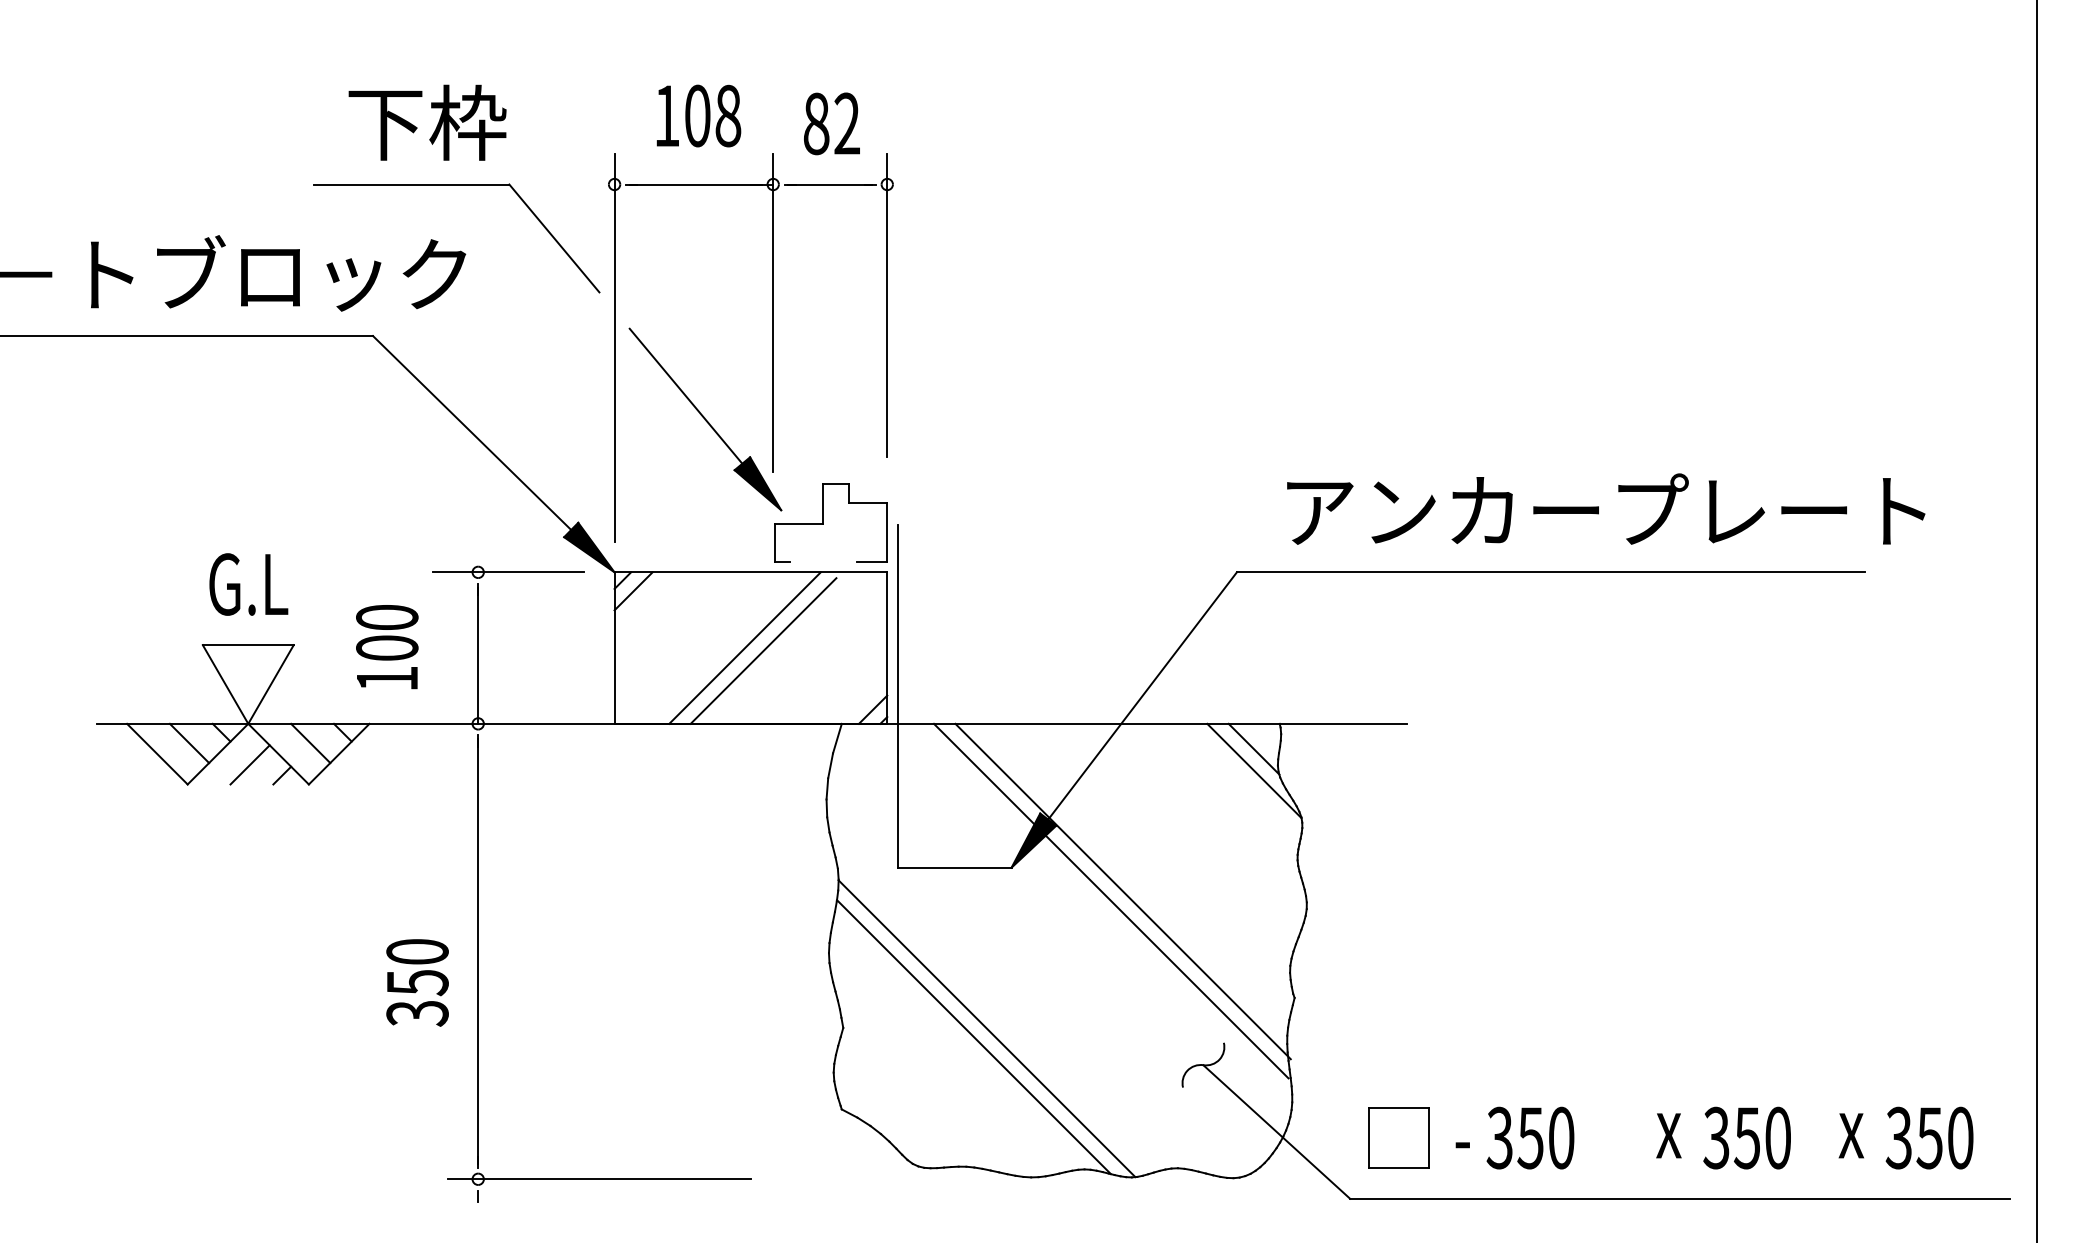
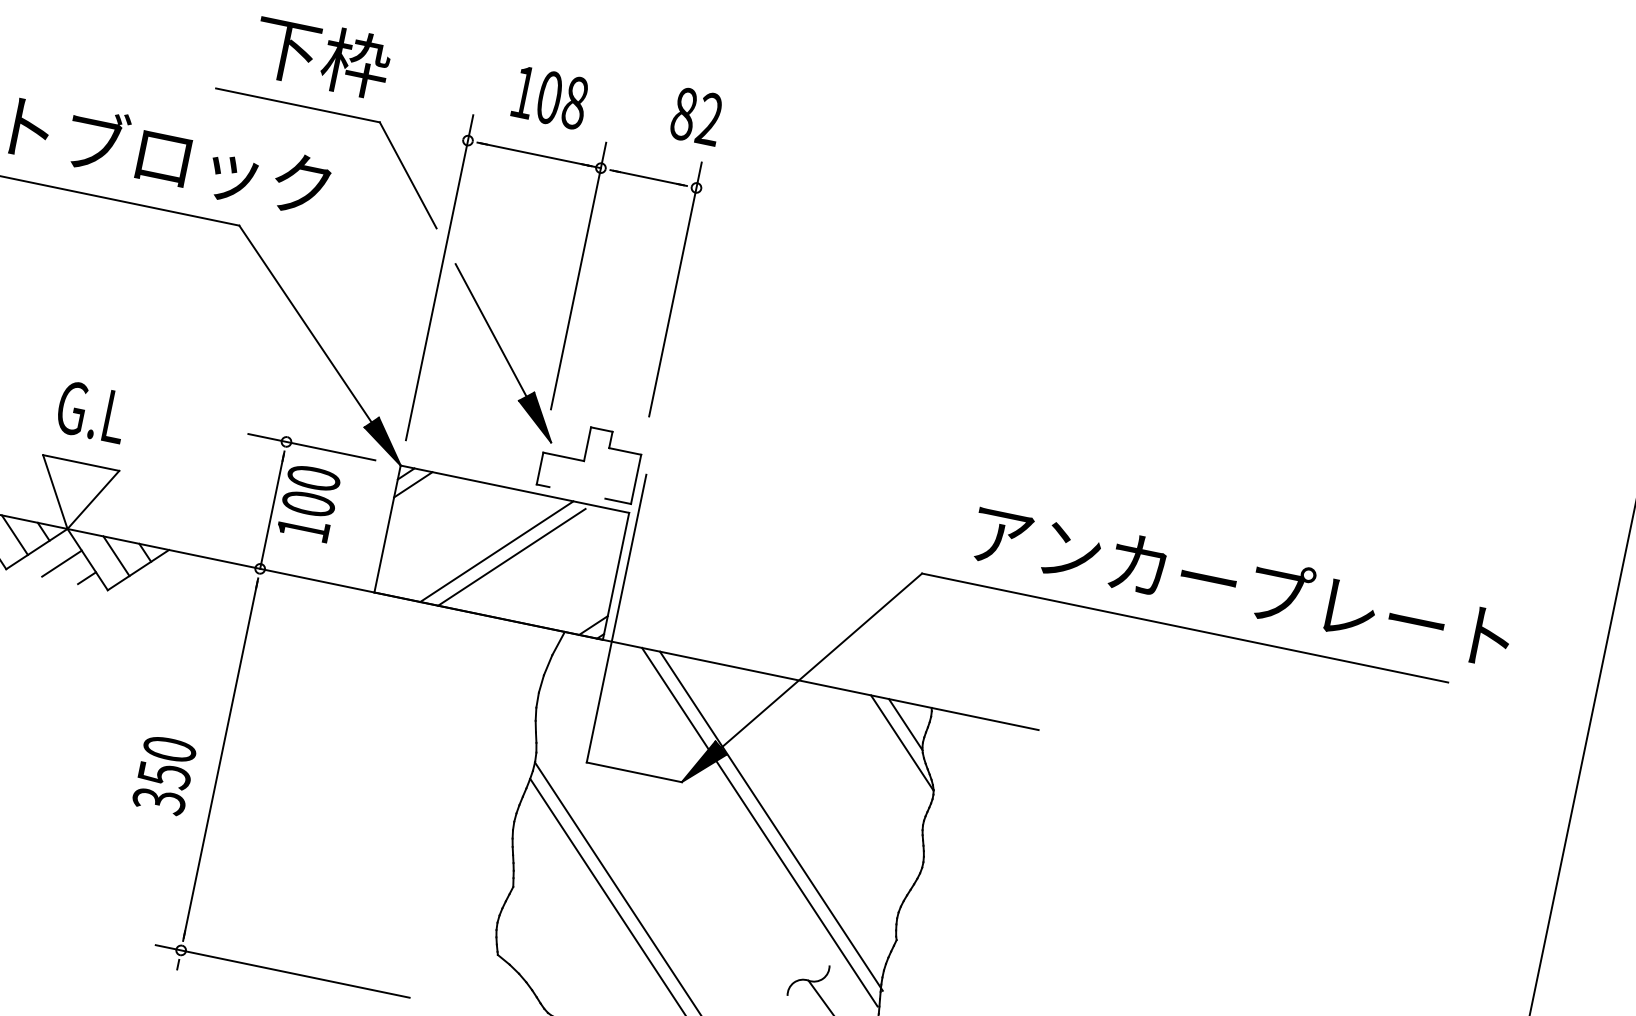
text: (831, 123) -> (696, 116), moved
text: (387, 647) -> (308, 503), moved

